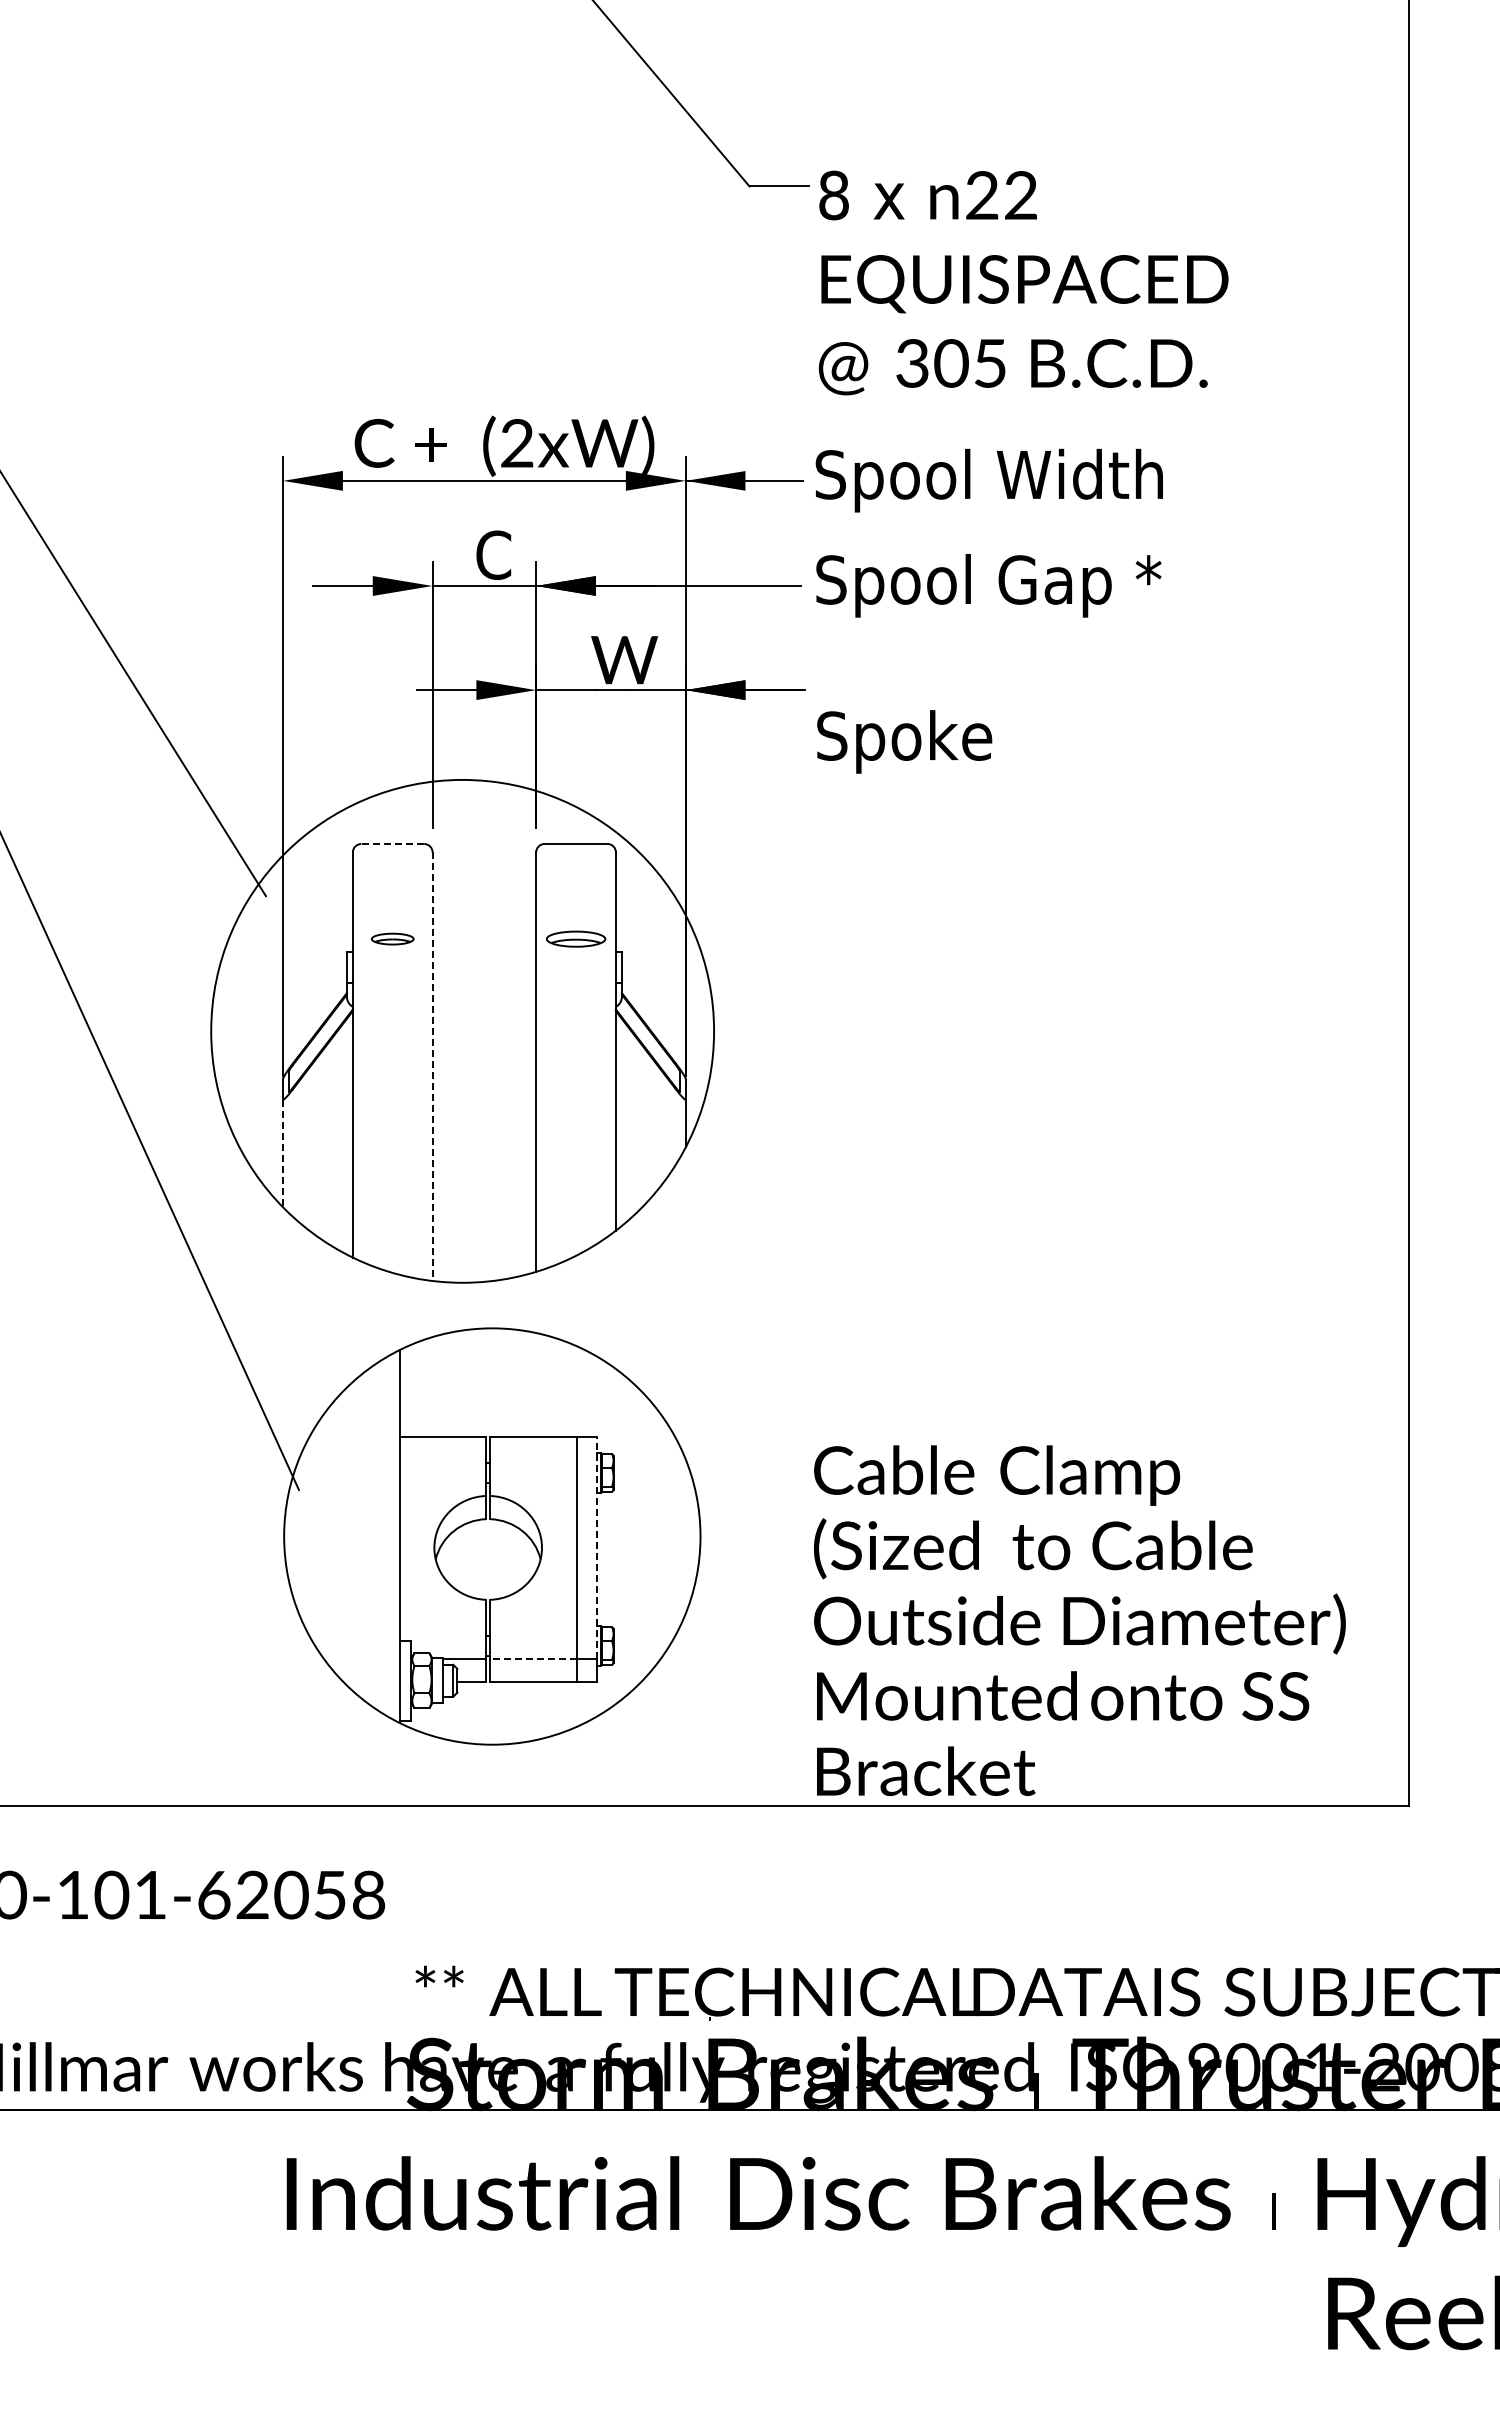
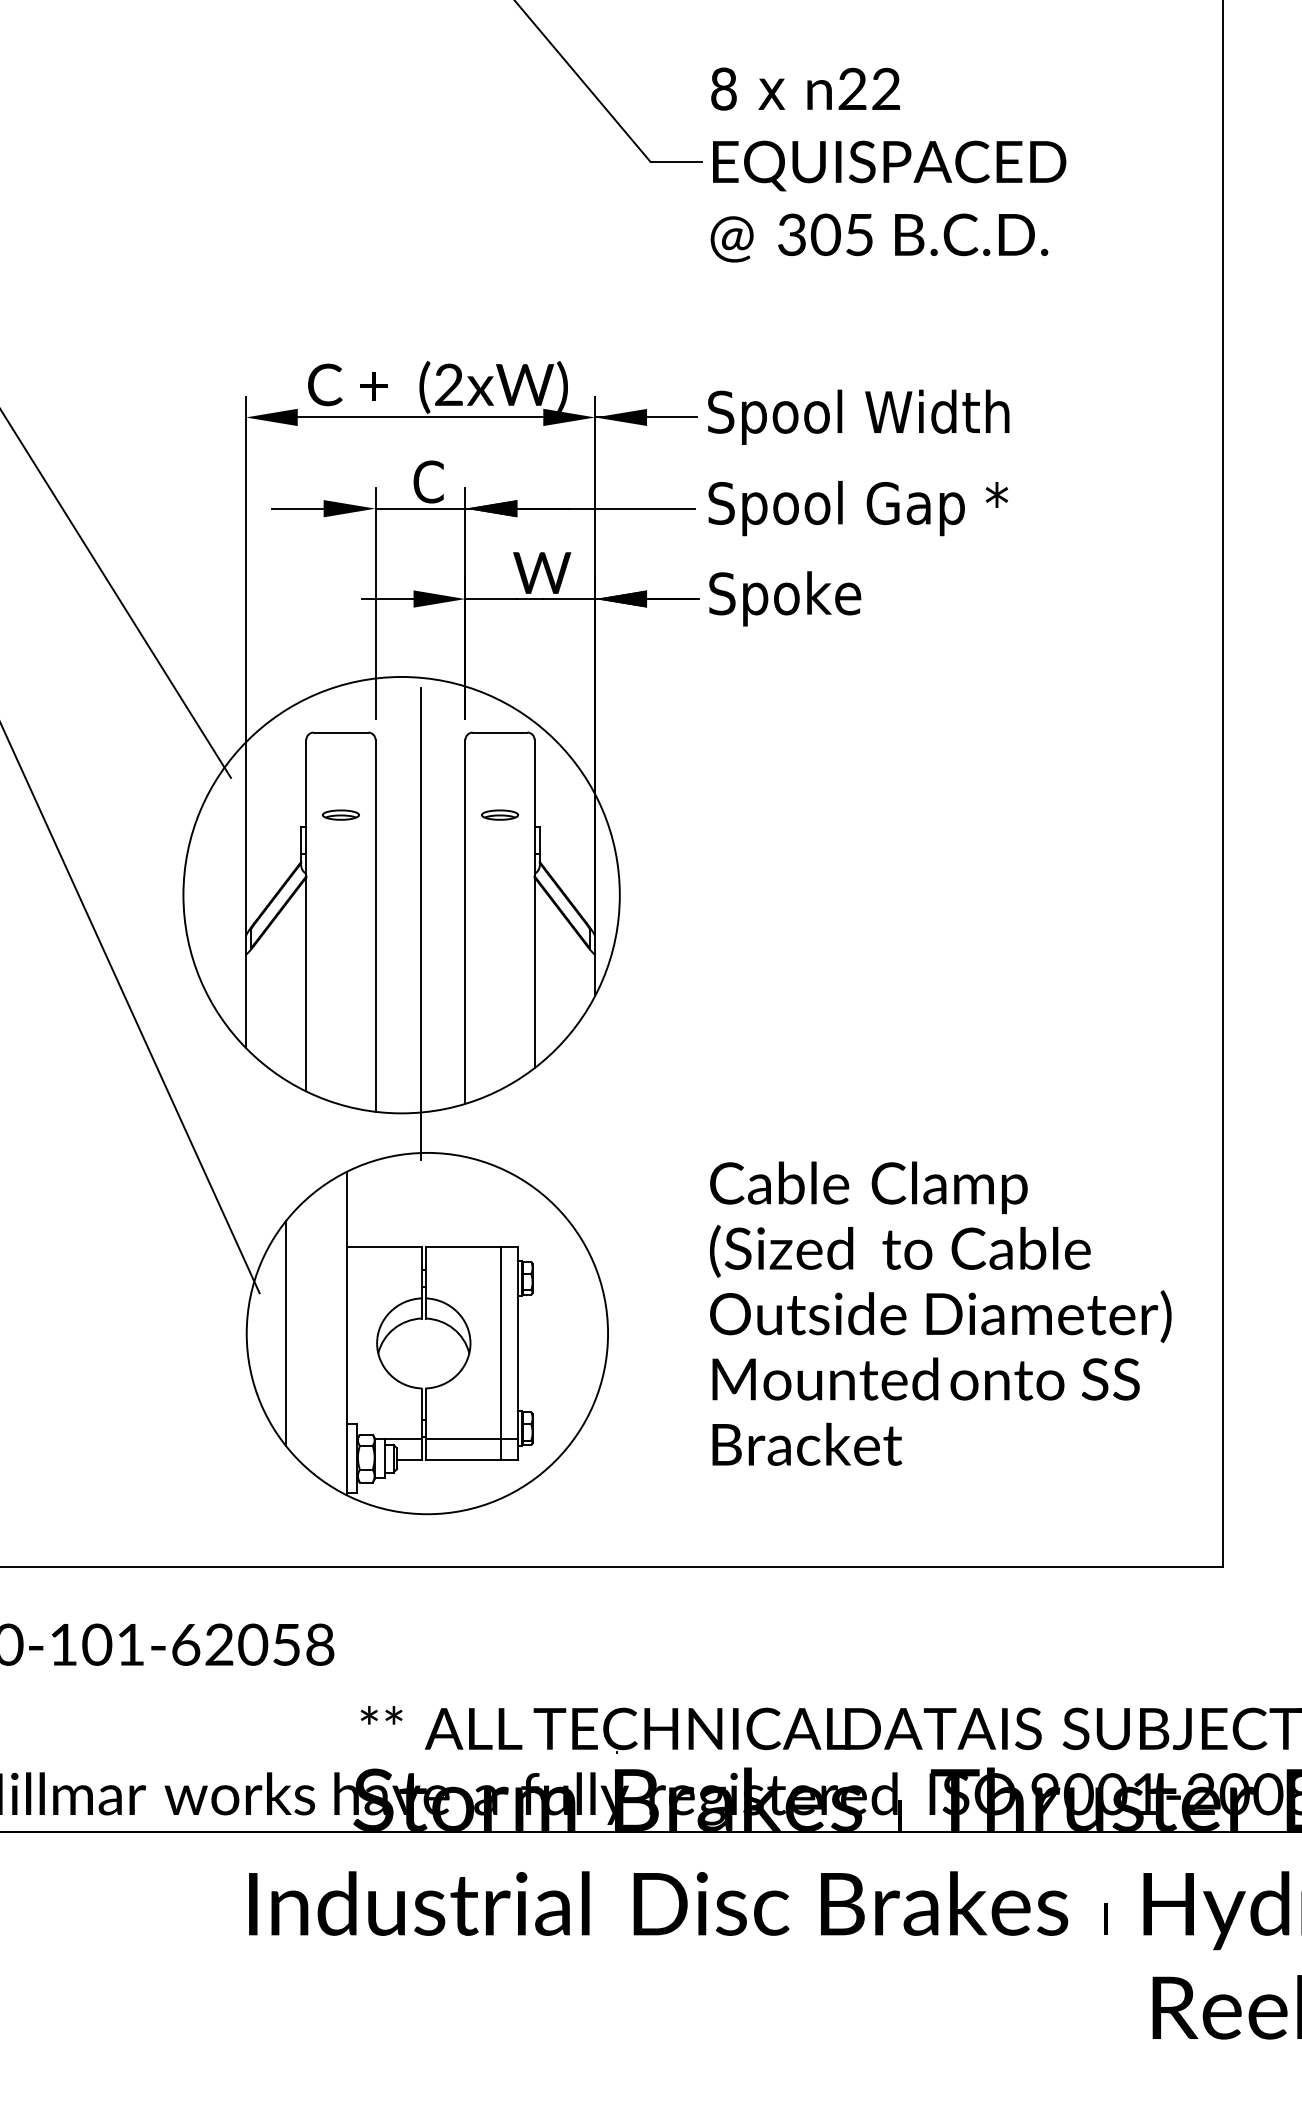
text: (1023, 282) -> (888, 164), moved
text: (904, 741) -> (785, 598), moved
line: (392, 844) -> (340, 733), dashed -> solid
part: (575, 938) -> (499, 814), size x0.71
line: (484, 1064) -> (420, 923), added
line: (432, 1067) -> (375, 926), dashed -> solid
line: (283, 1153) -> (246, 1001), dashed -> solid
line: (329, 1536) -> (286, 1333), added
line: (596, 1547) -> (517, 1343), dashed -> solid
text: (1079, 1620) -> (940, 1313), moved
line: (533, 1658) -> (463, 1439), dashed -> solid

